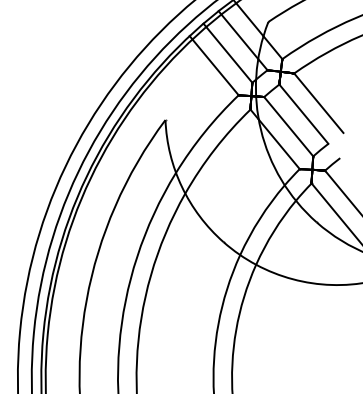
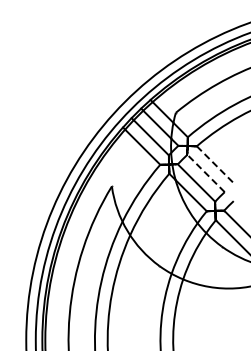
line: (318, 103) -> (215, 165), solid -> dashed
line: (303, 114) -> (205, 173), solid -> dashed

